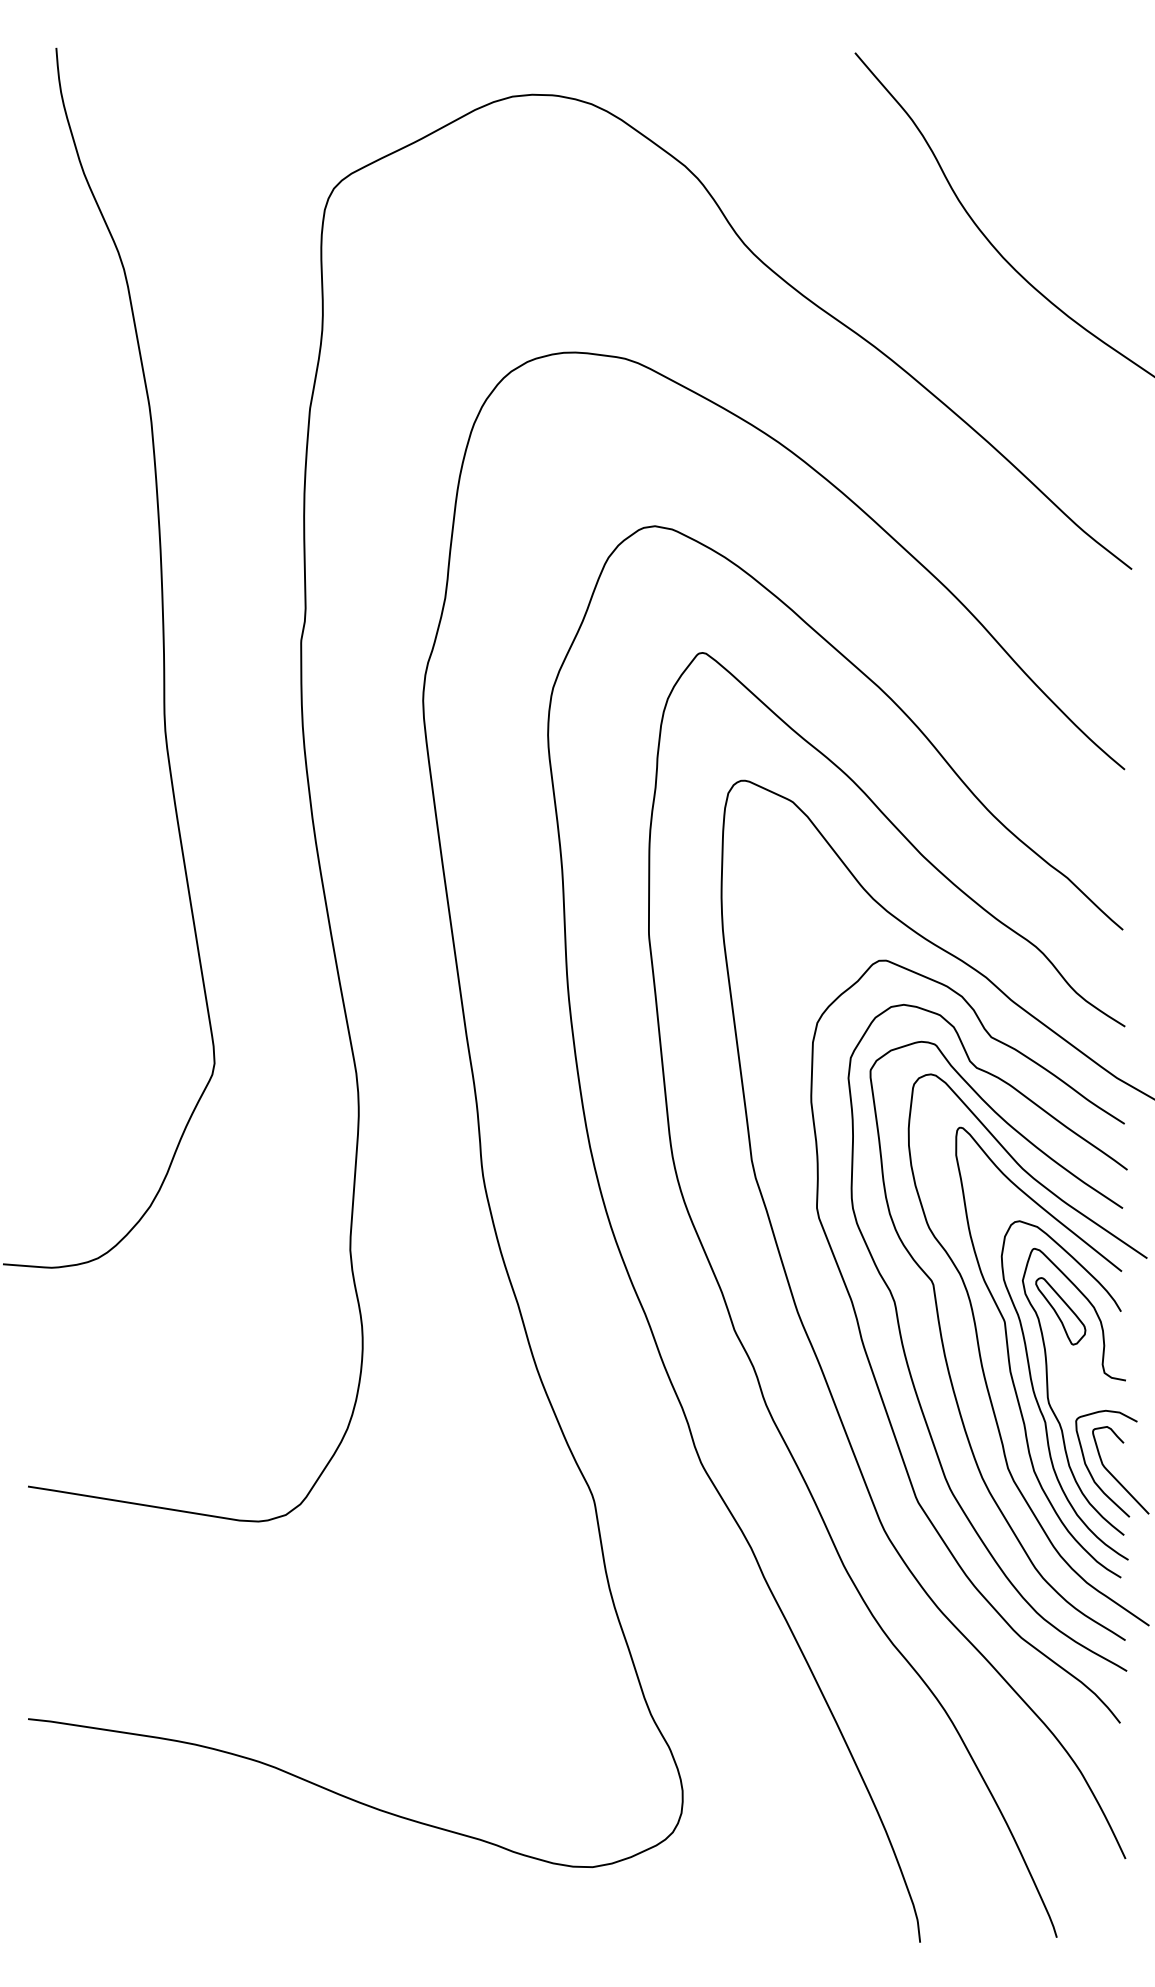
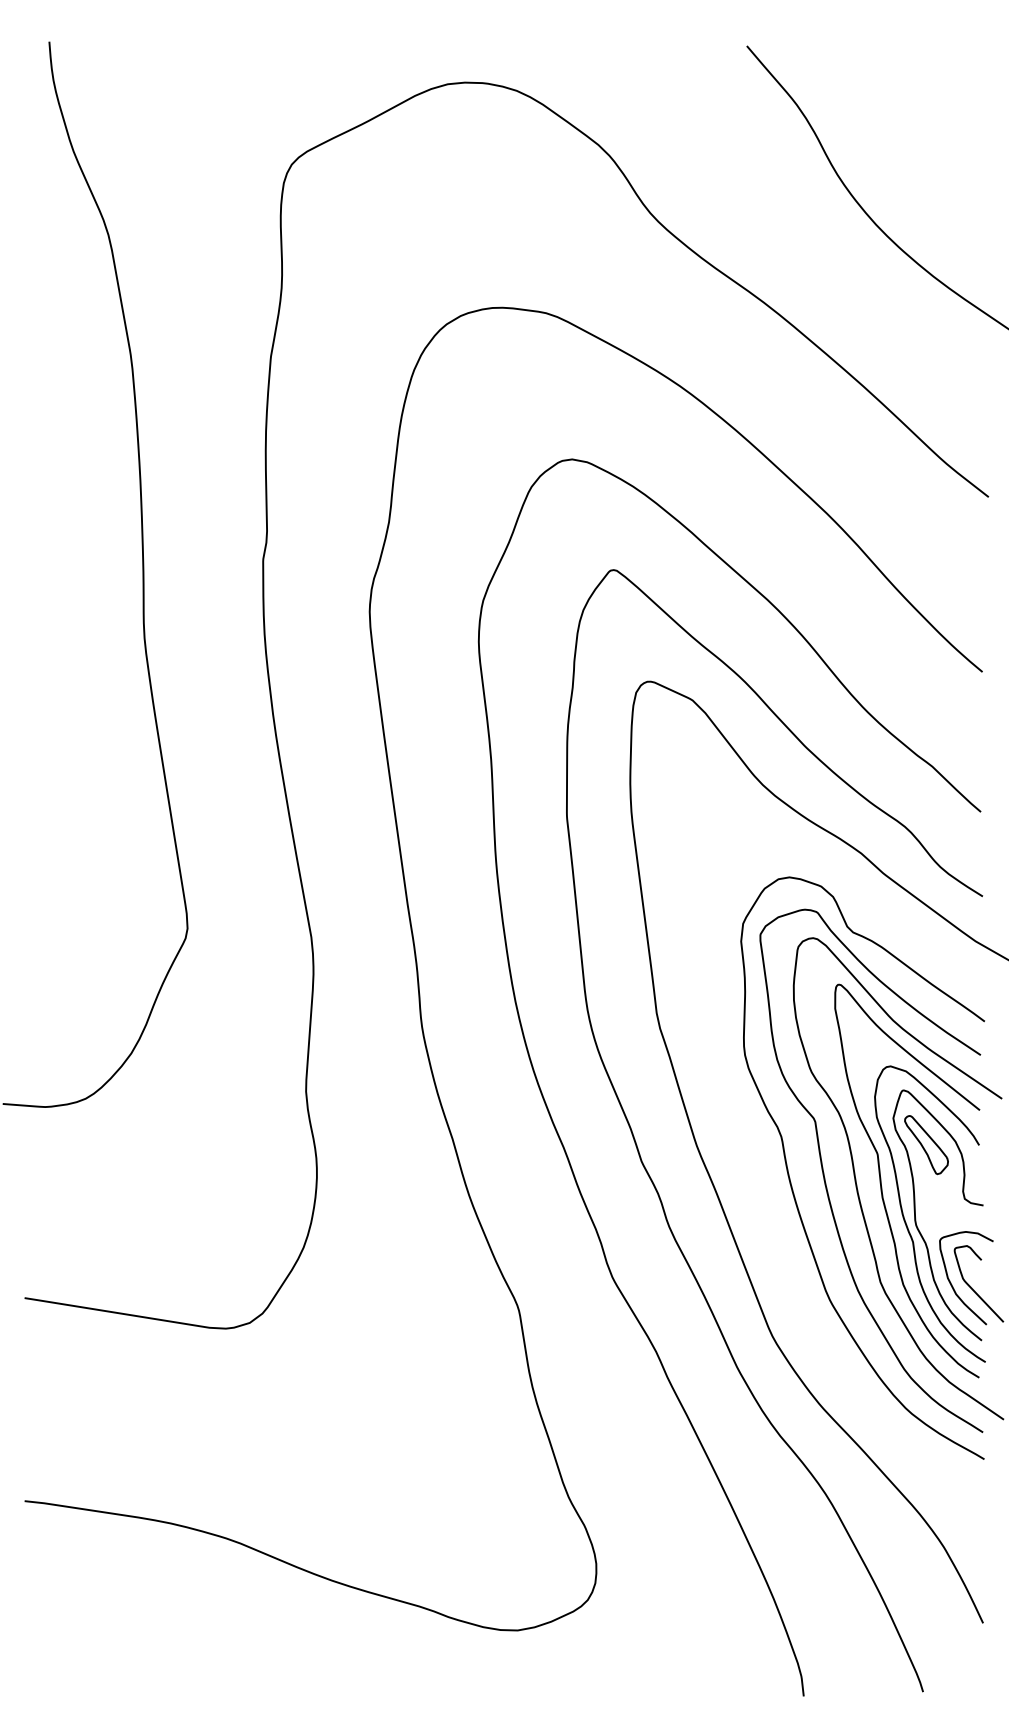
curve: (874, 1373) -> (763, 1199), removed

